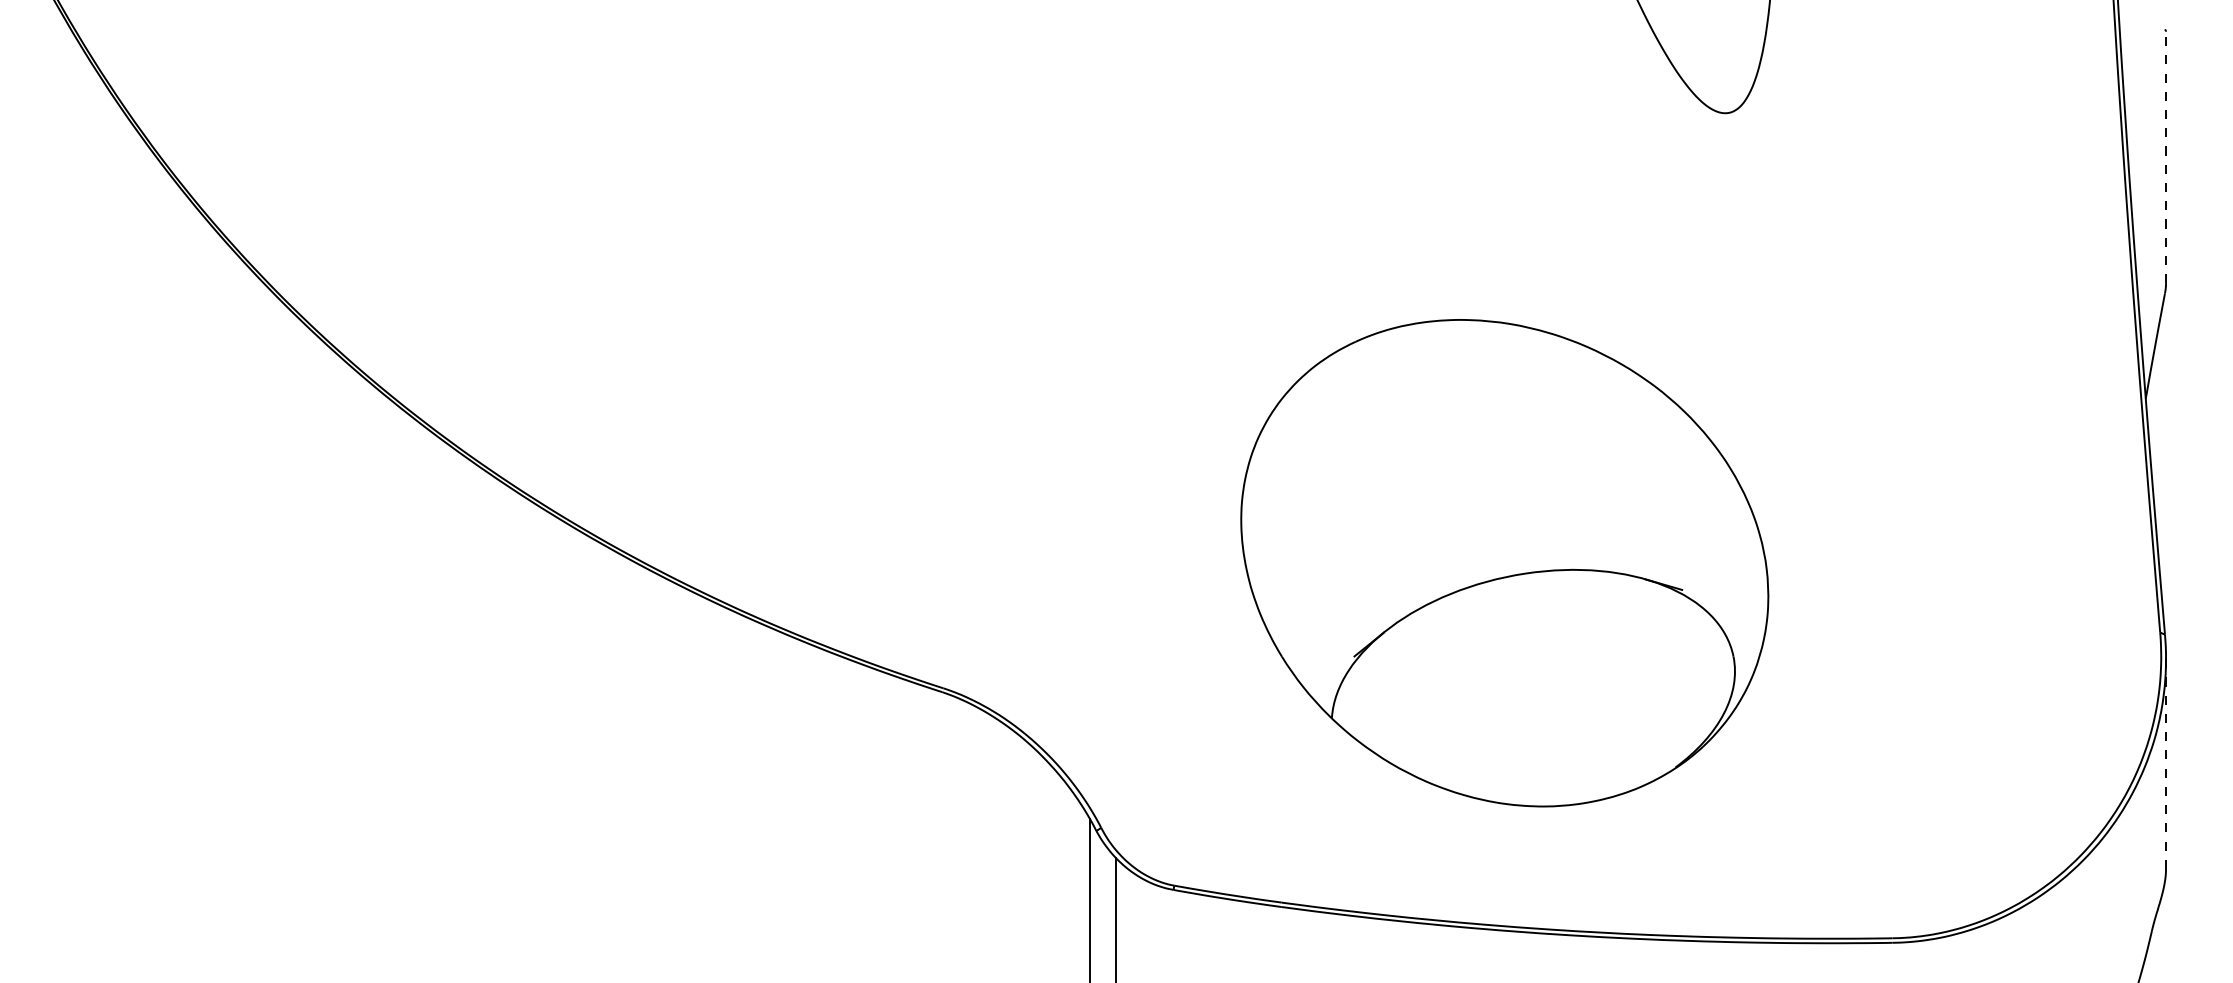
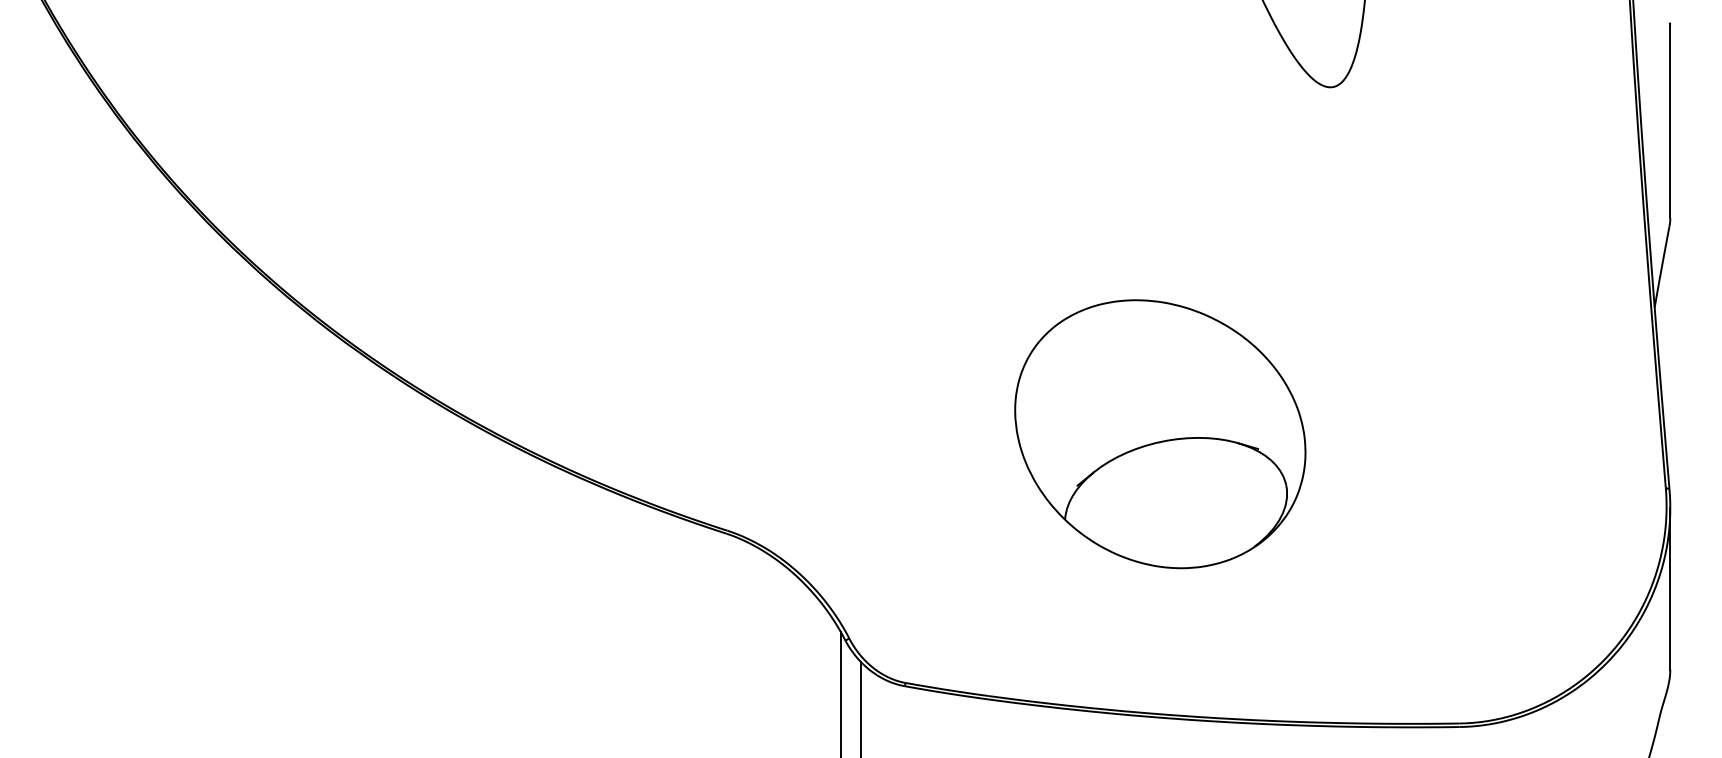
line: (2166, 157) -> (1670, 121), dashed -> solid
part: (1504, 562) -> (1160, 433), size x0.71
line: (2166, 763) -> (1670, 588), dashed -> solid

